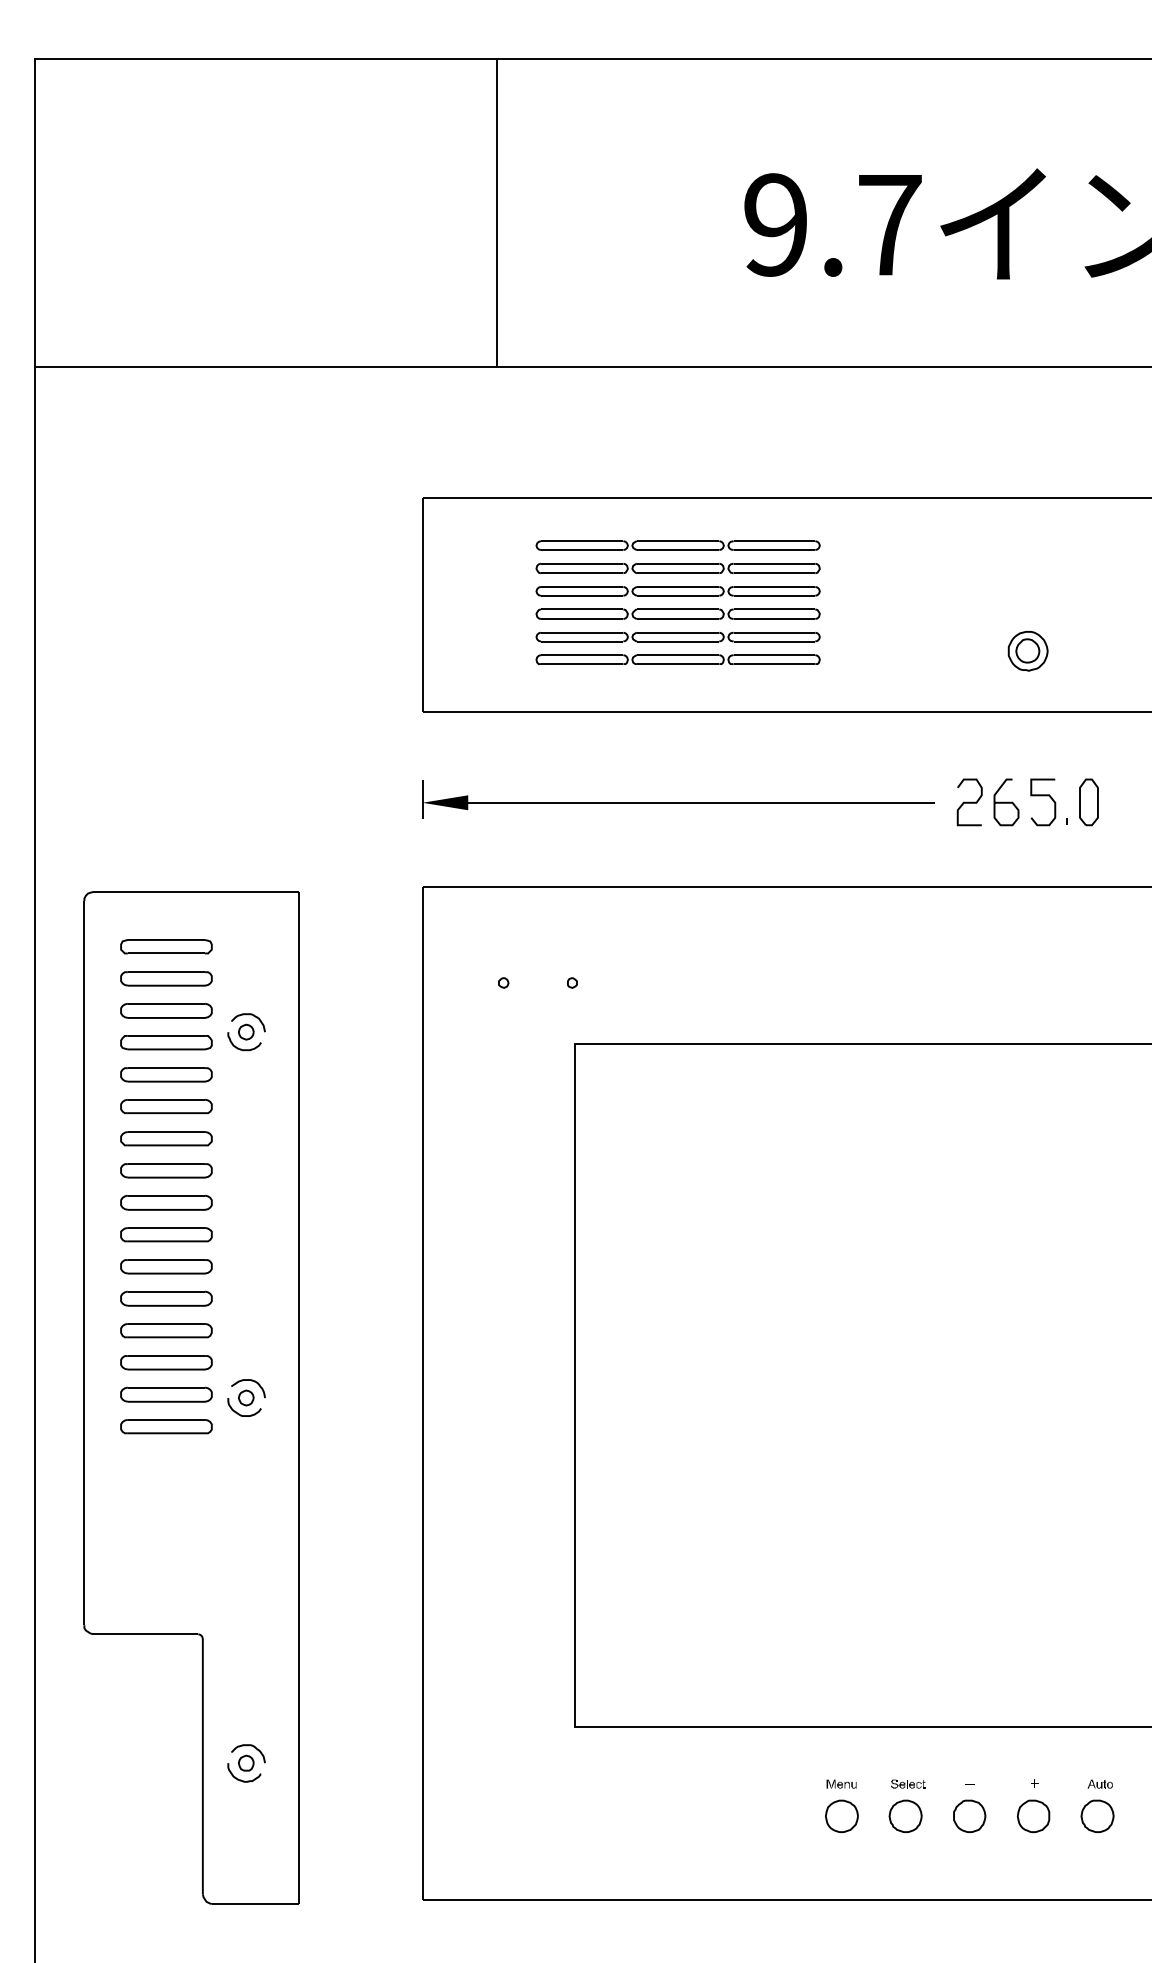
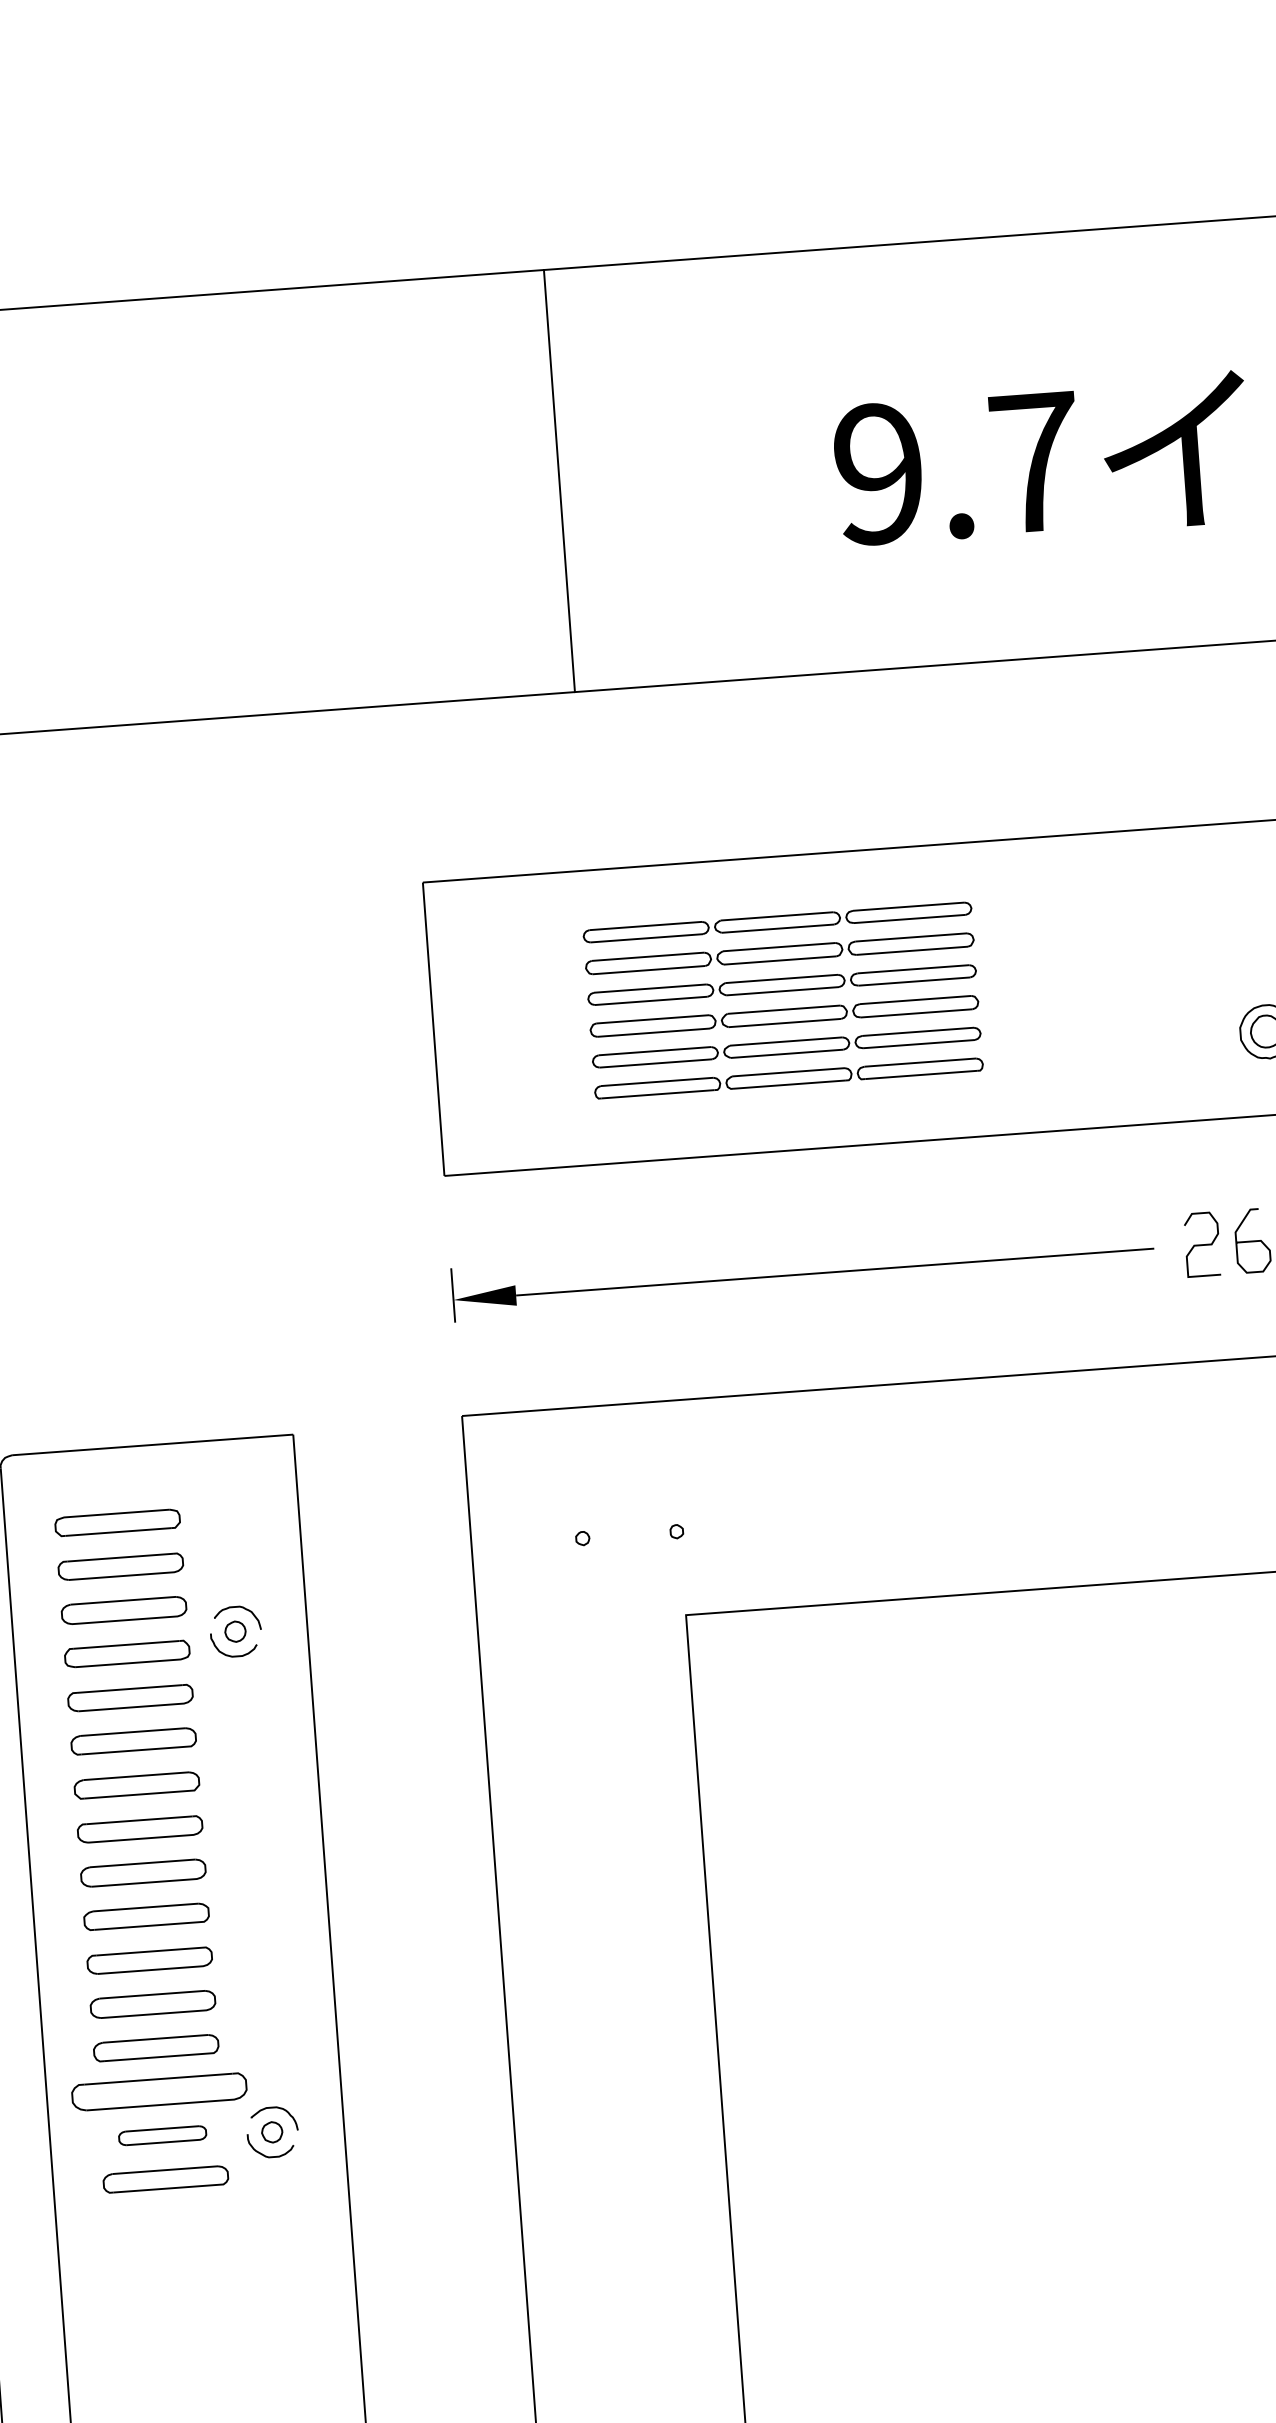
line: (497, 212) -> (559, 480), moved
part: (166, 1362) -> (159, 2091), size x1.4
part: (166, 1394) -> (162, 2135), size x0.7

